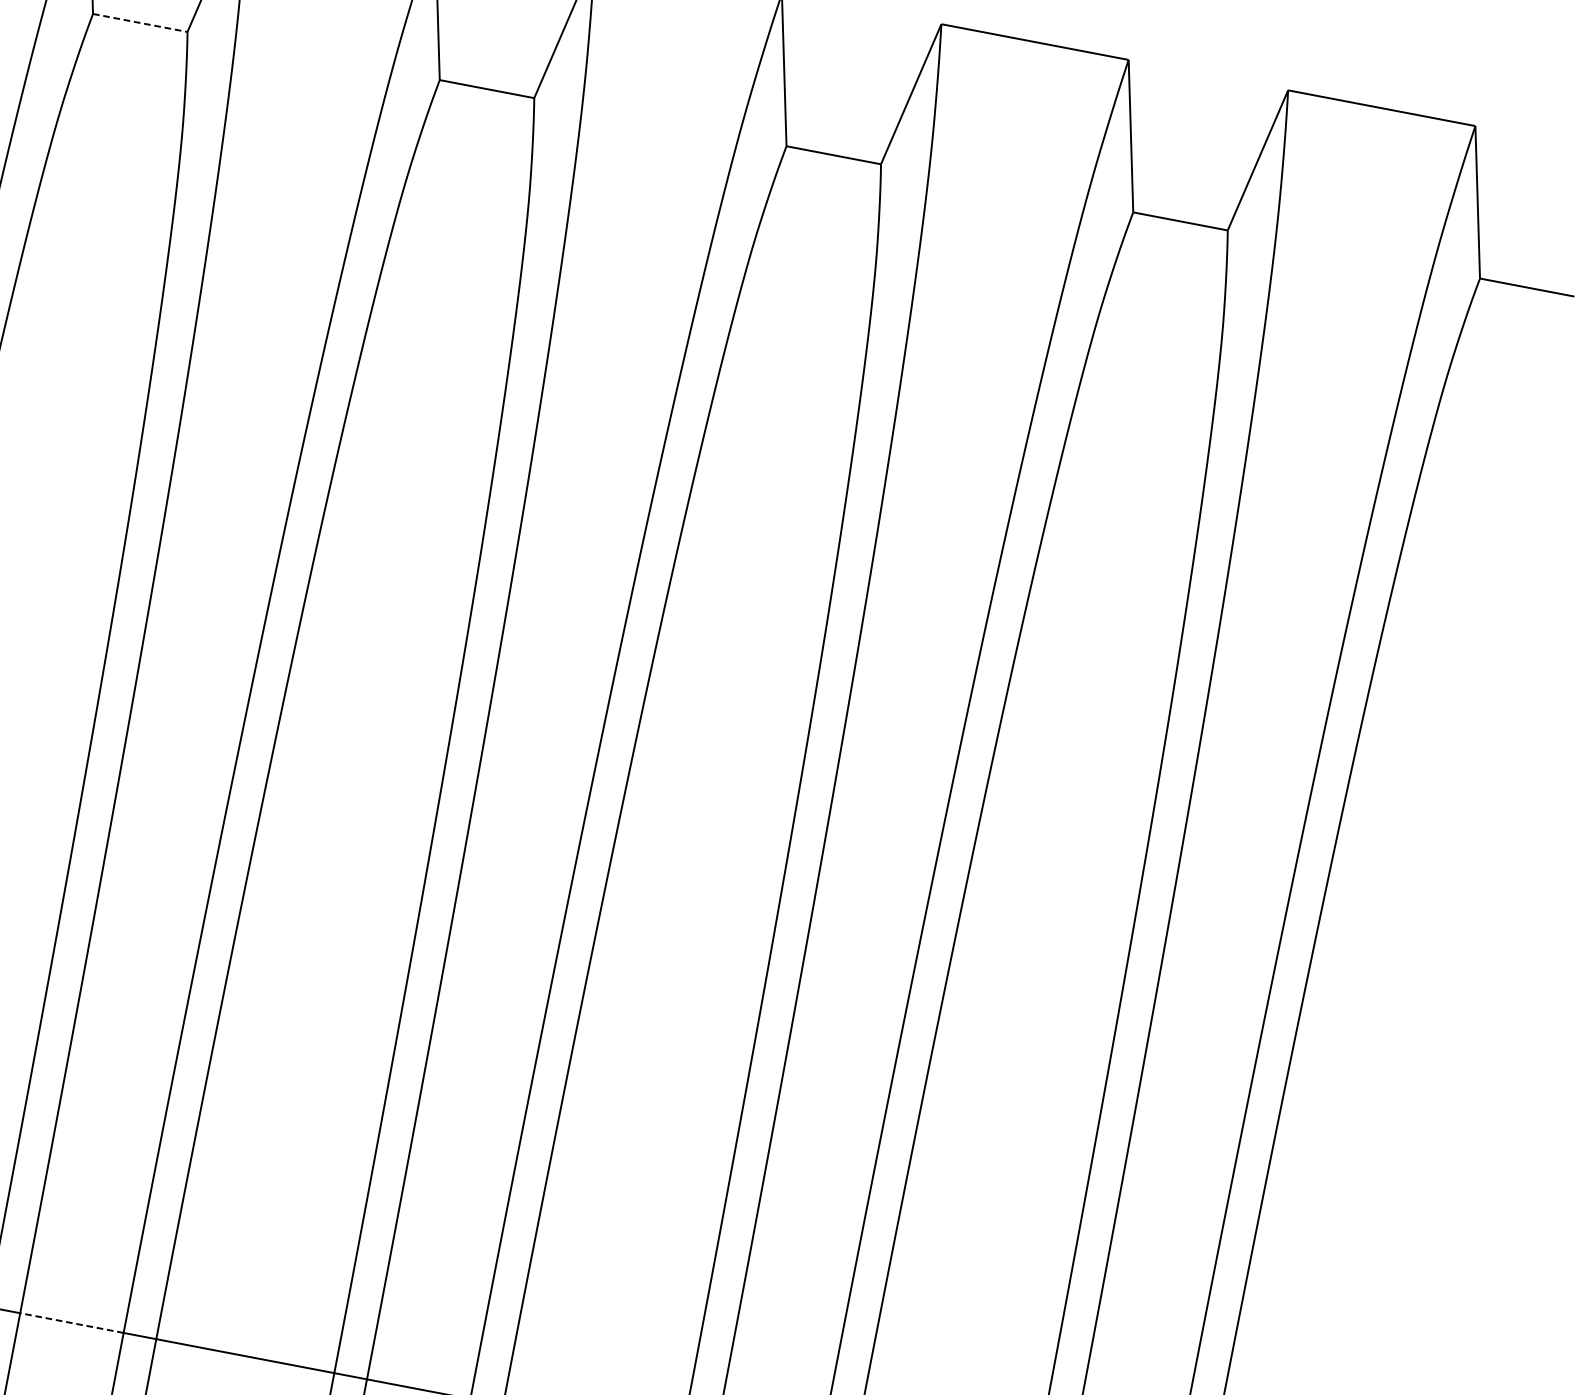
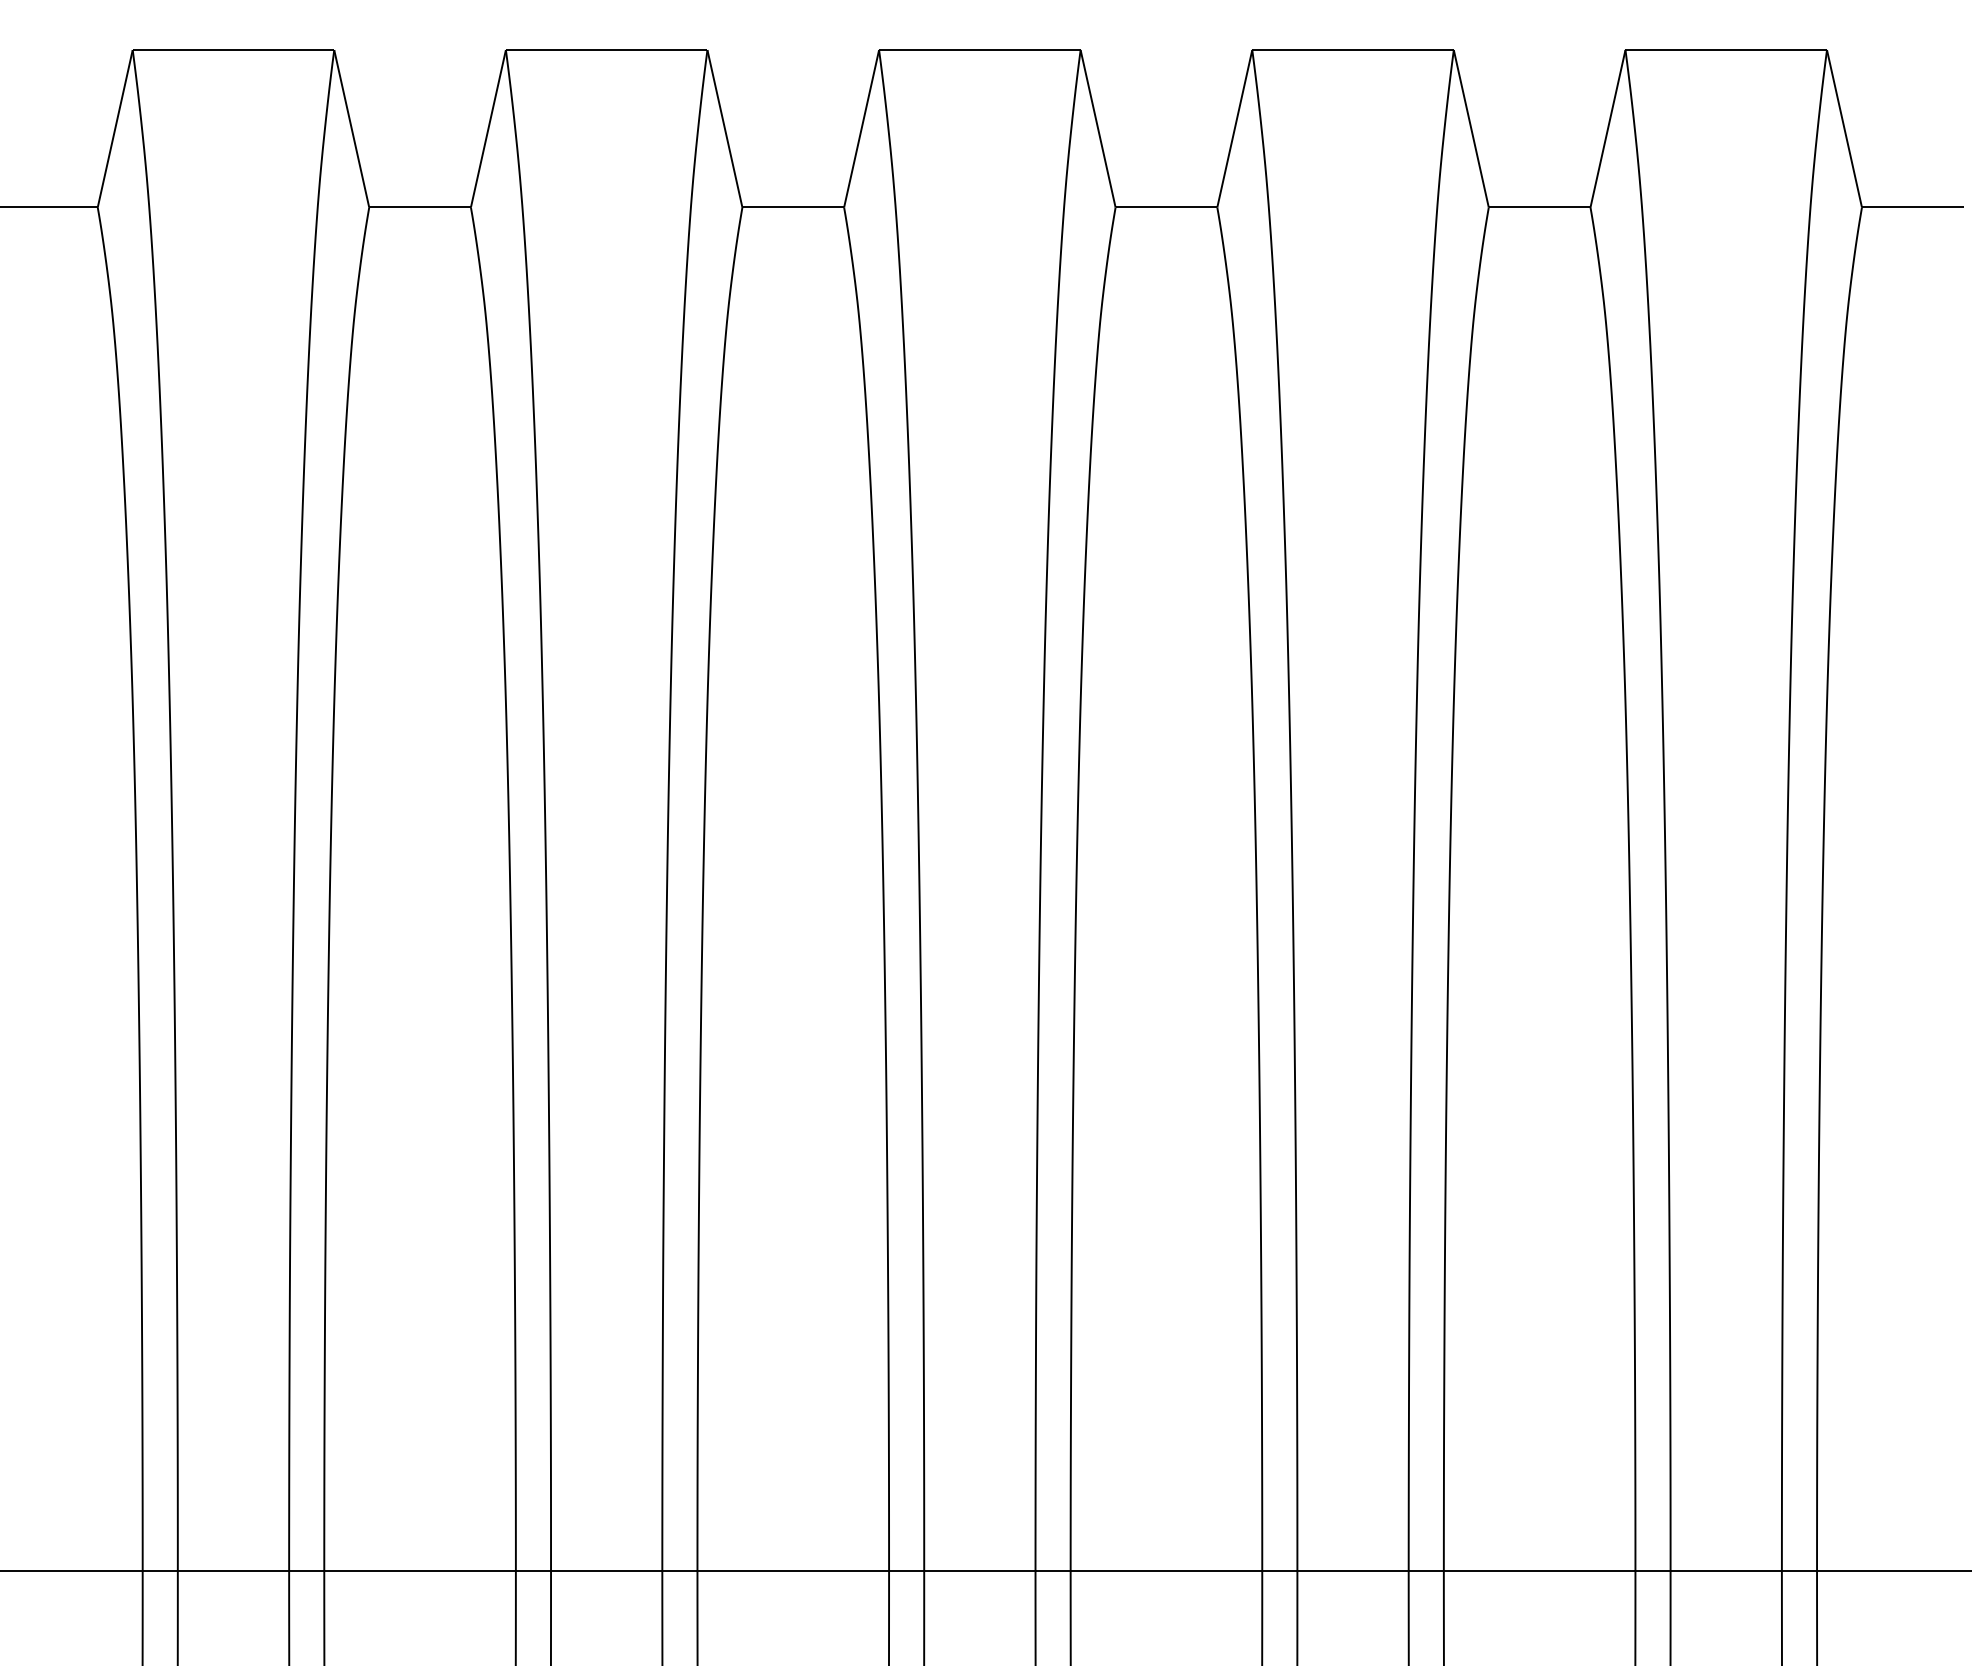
line: (141, 23) -> (421, 207), dashed -> solid
line: (71, 1323) -> (606, 1571), dashed -> solid

